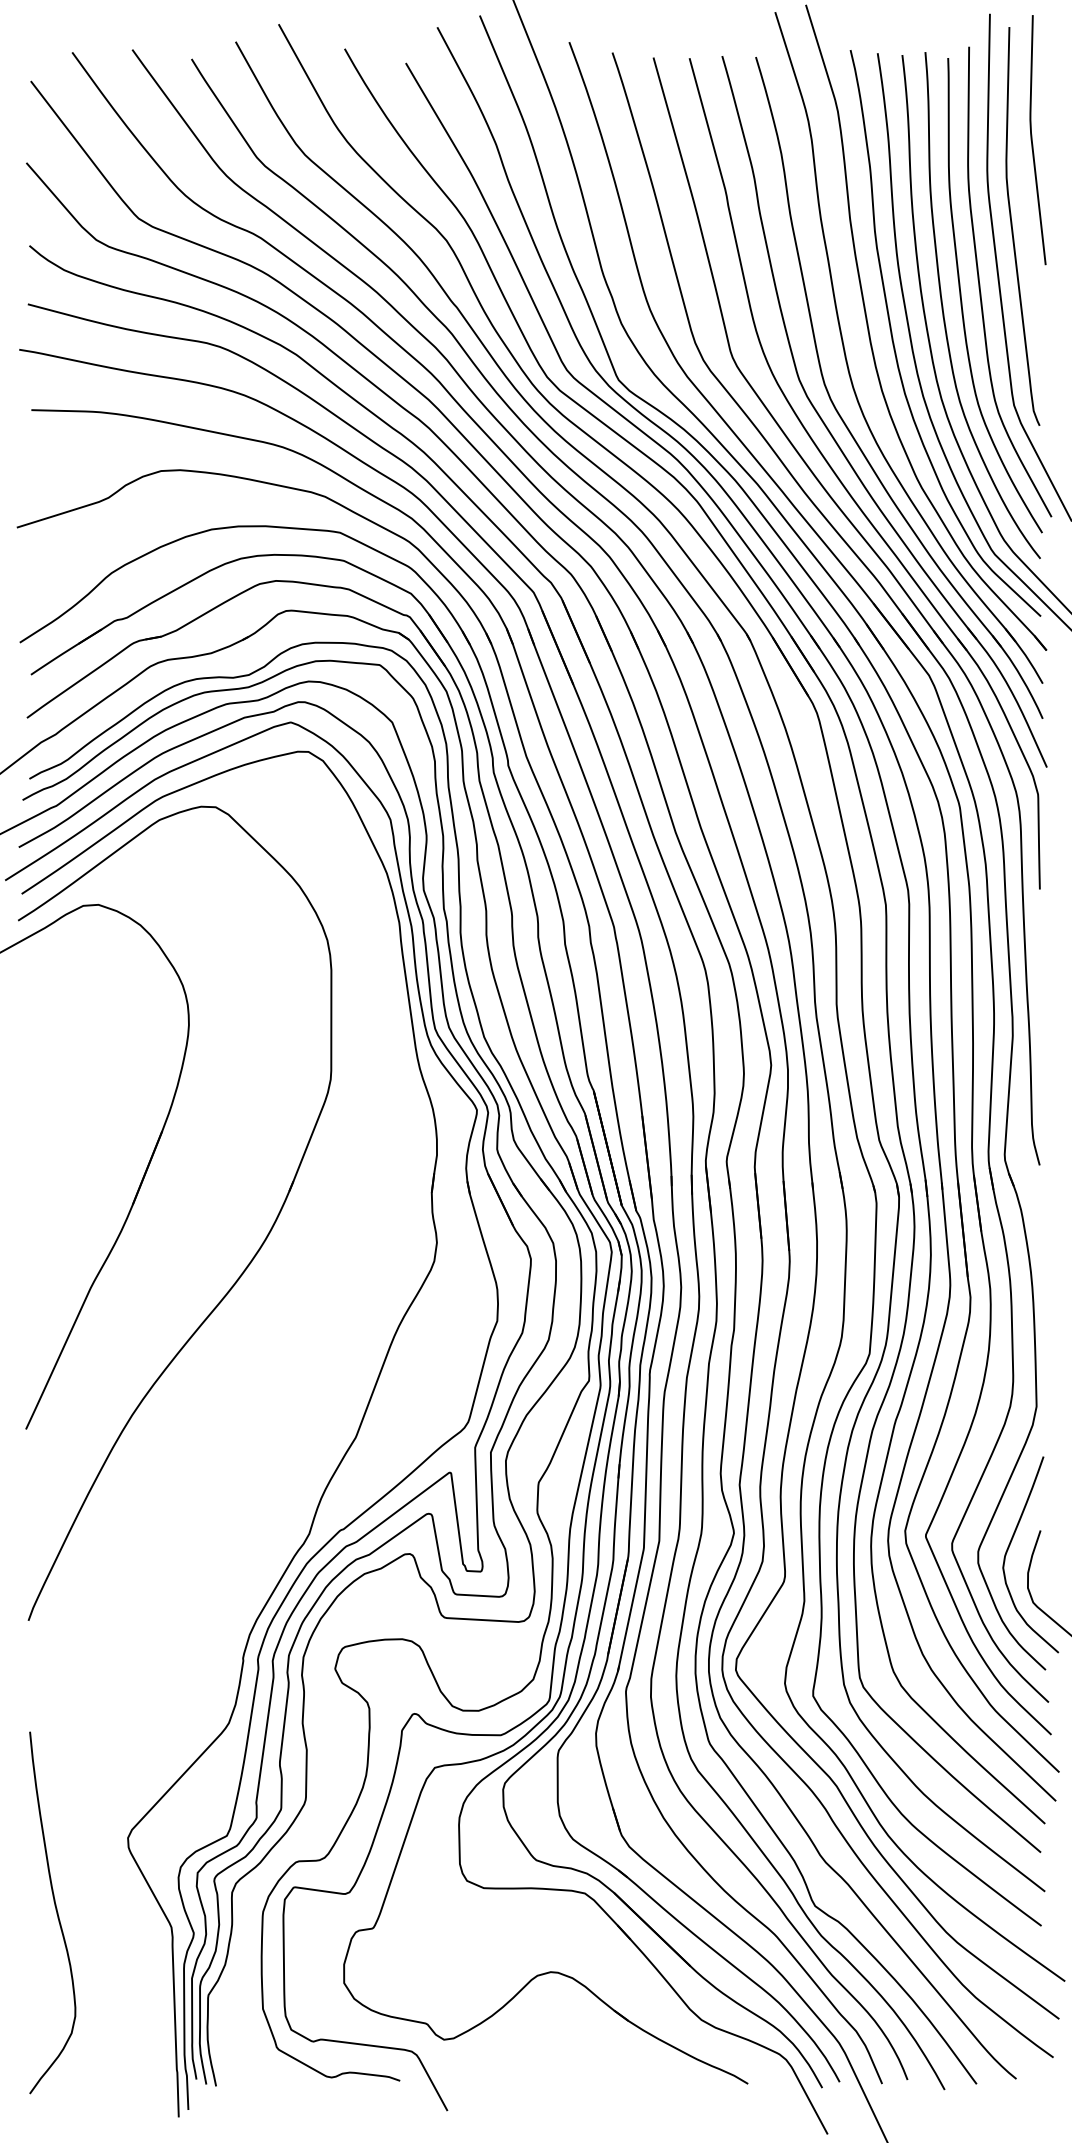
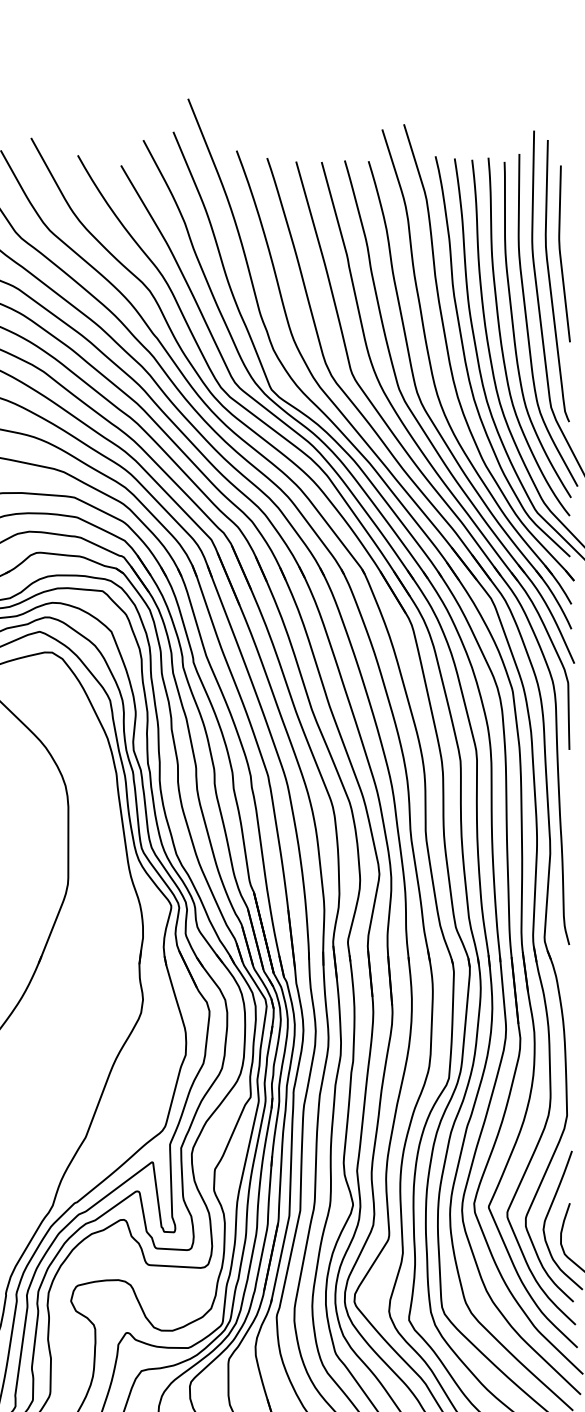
curve: (1032, 140) -> (560, 254), moved

